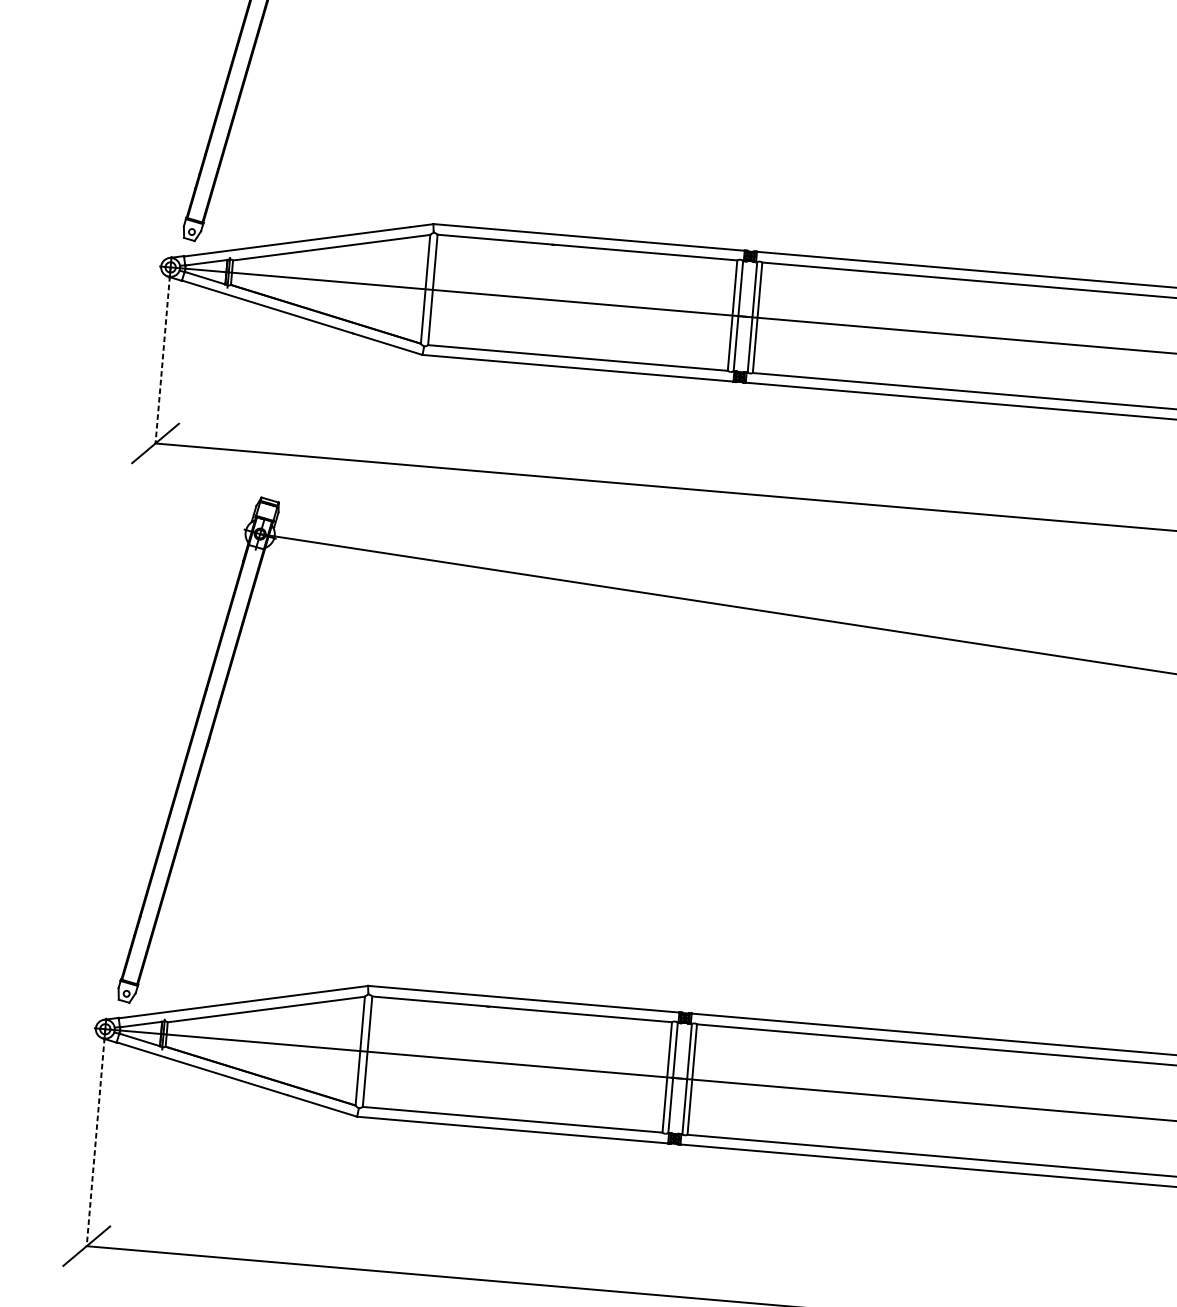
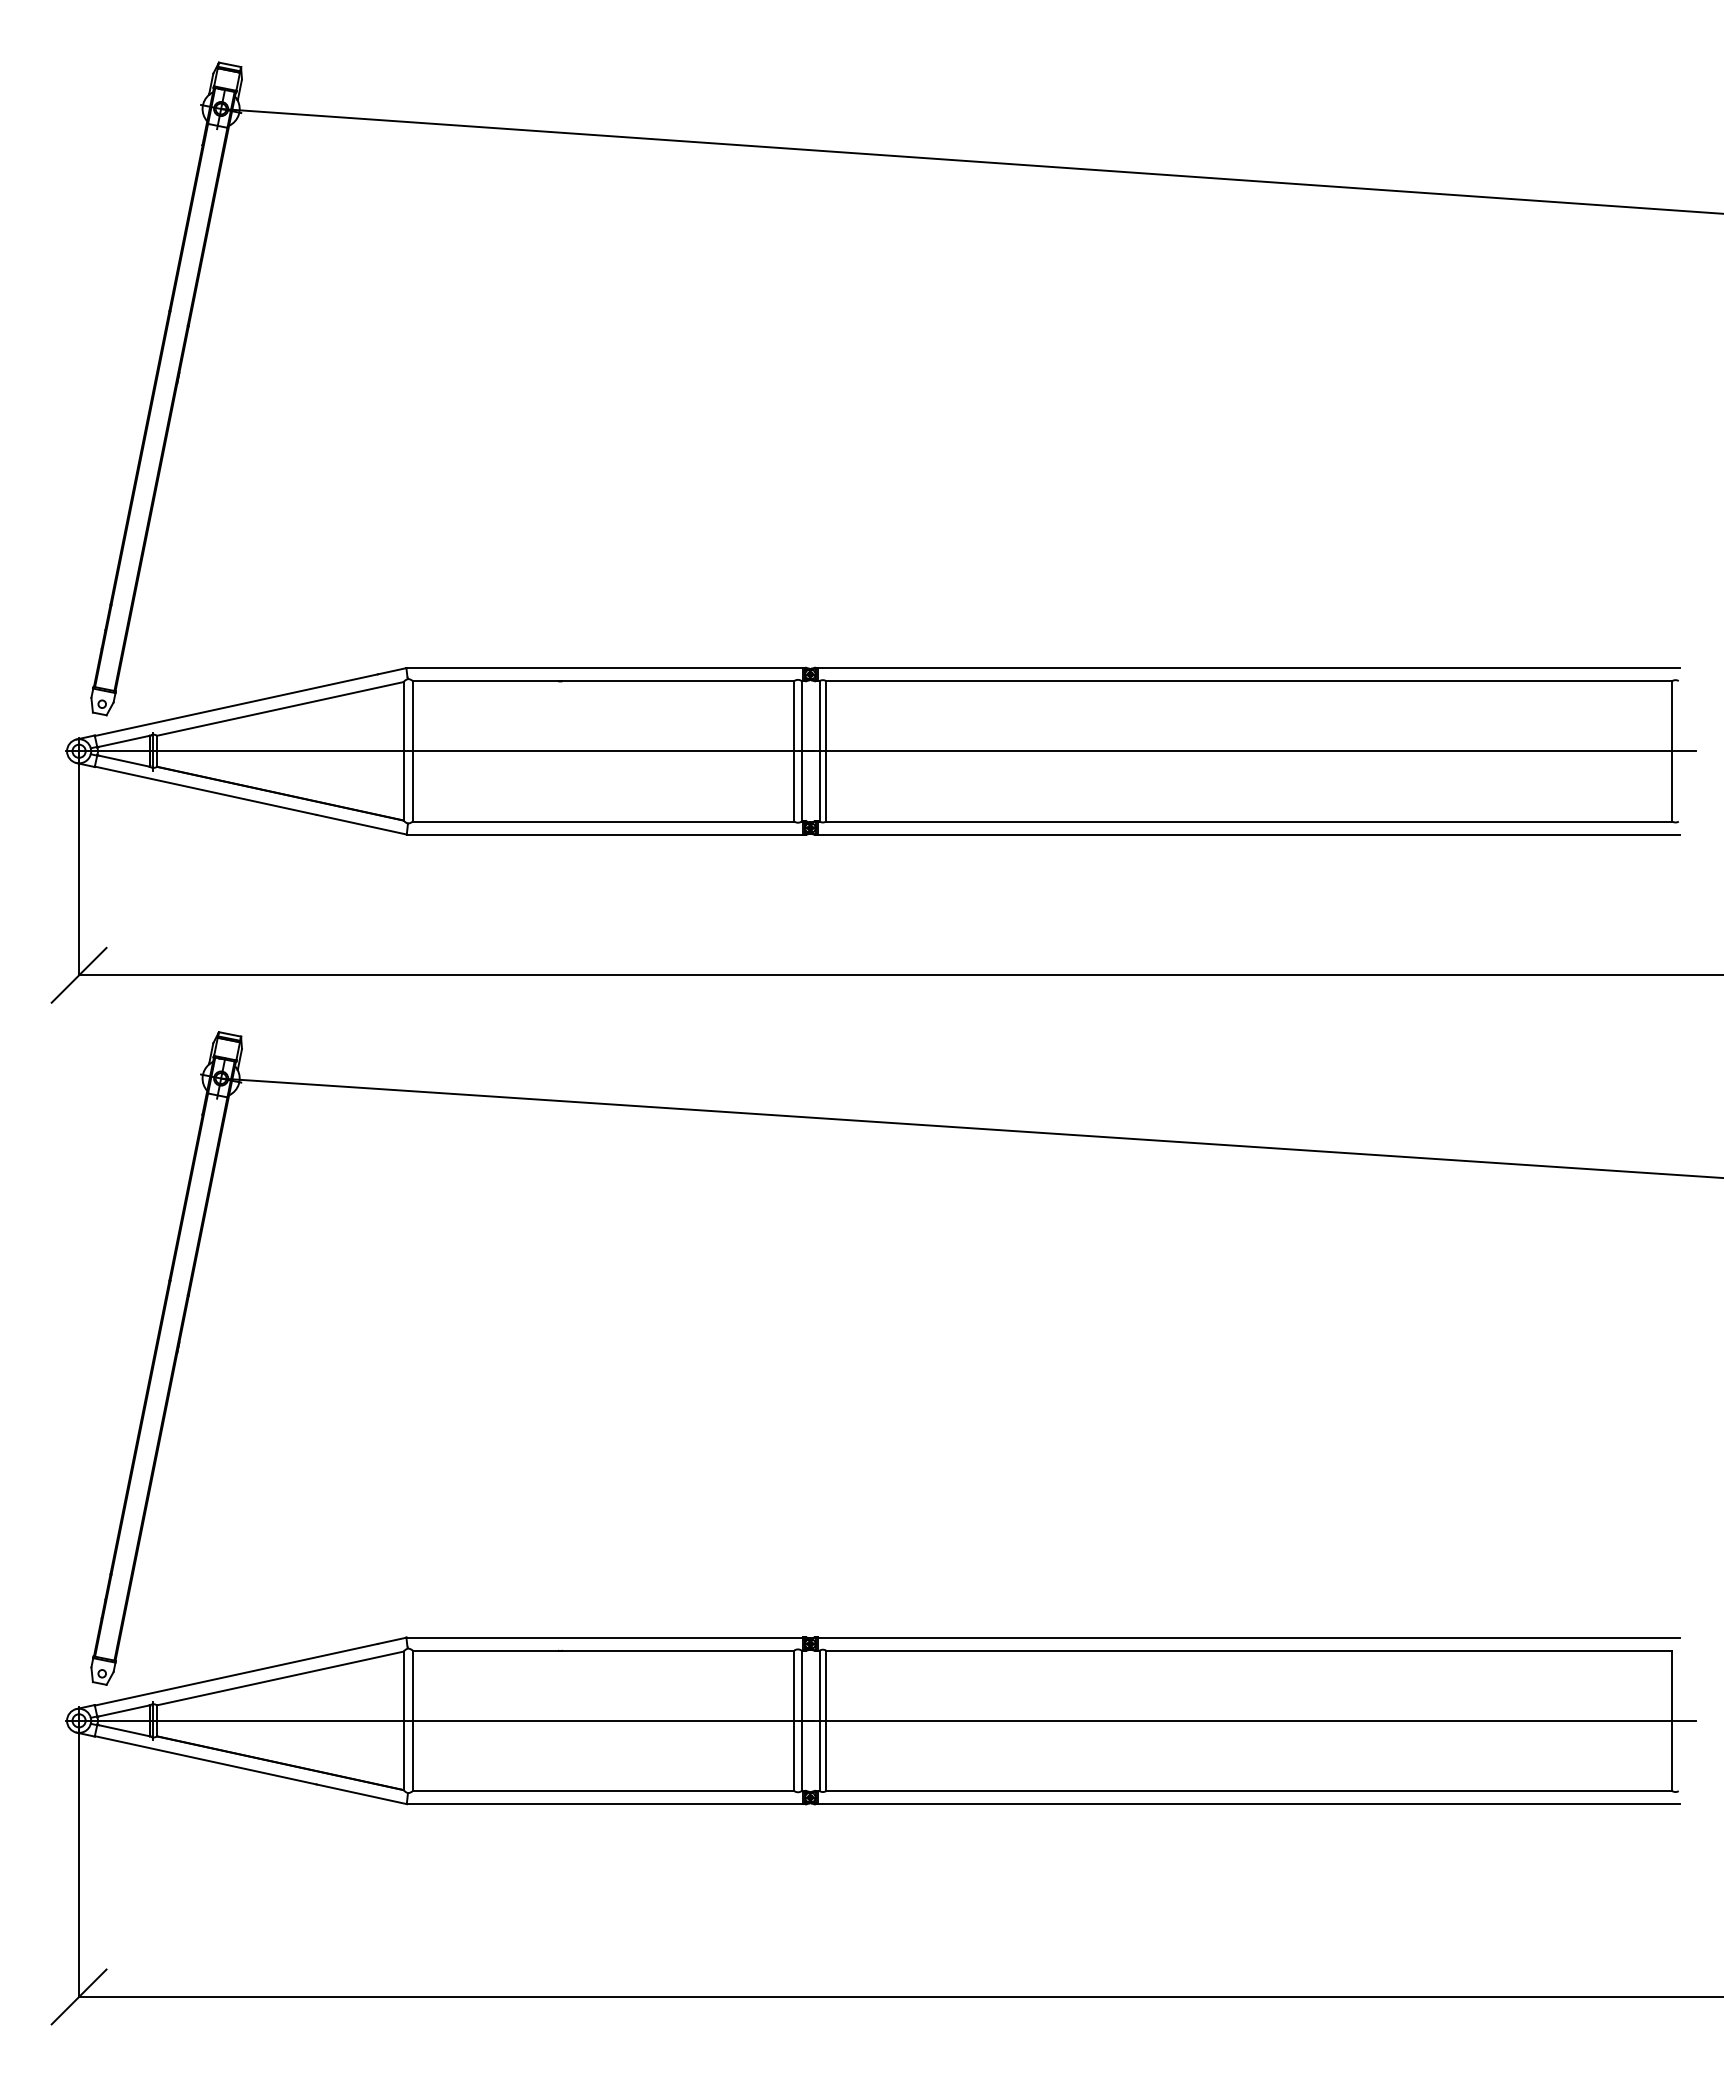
line: (163, 355) -> (79, 863), dashed -> solid
line: (96, 1138) -> (79, 1859), dashed -> solid

